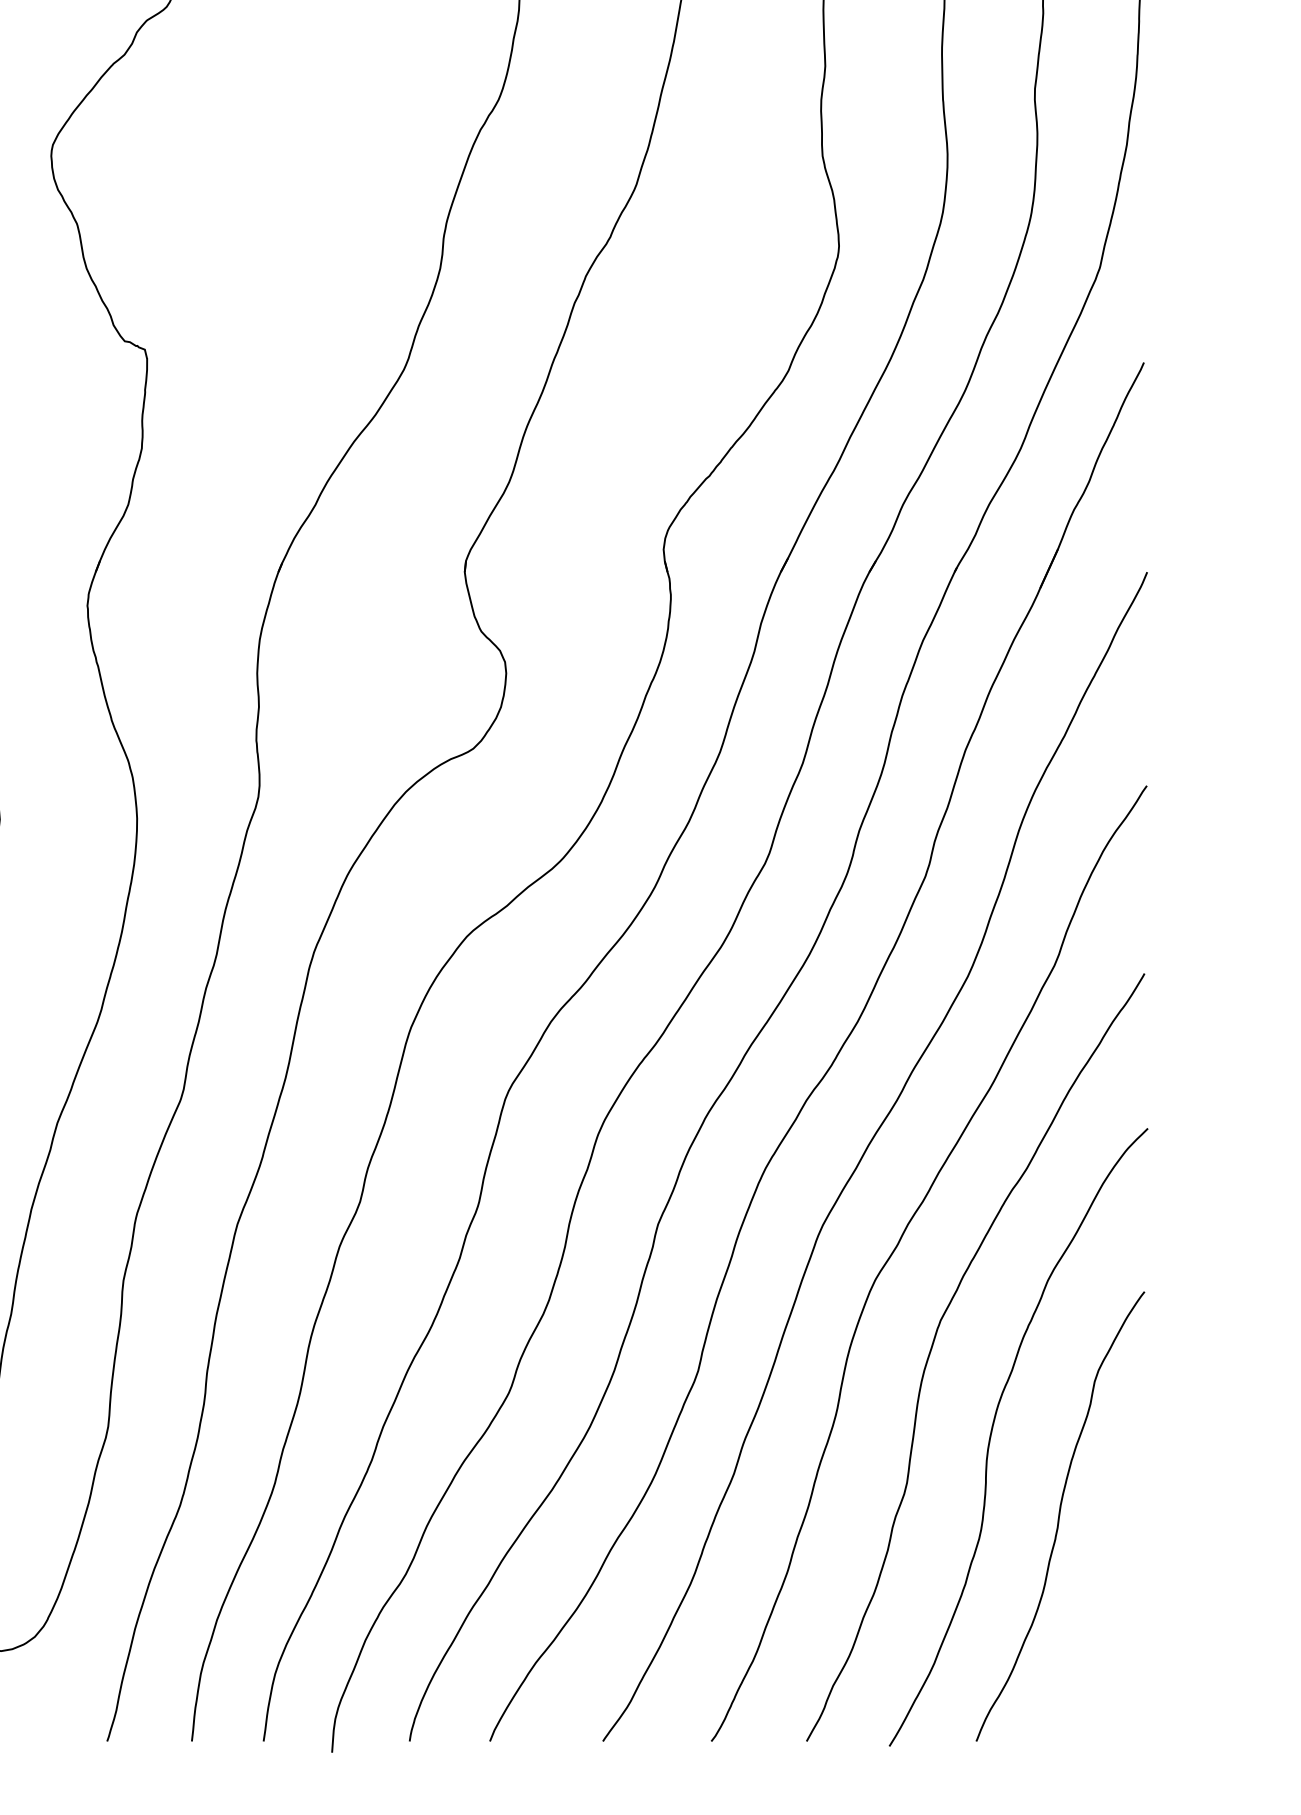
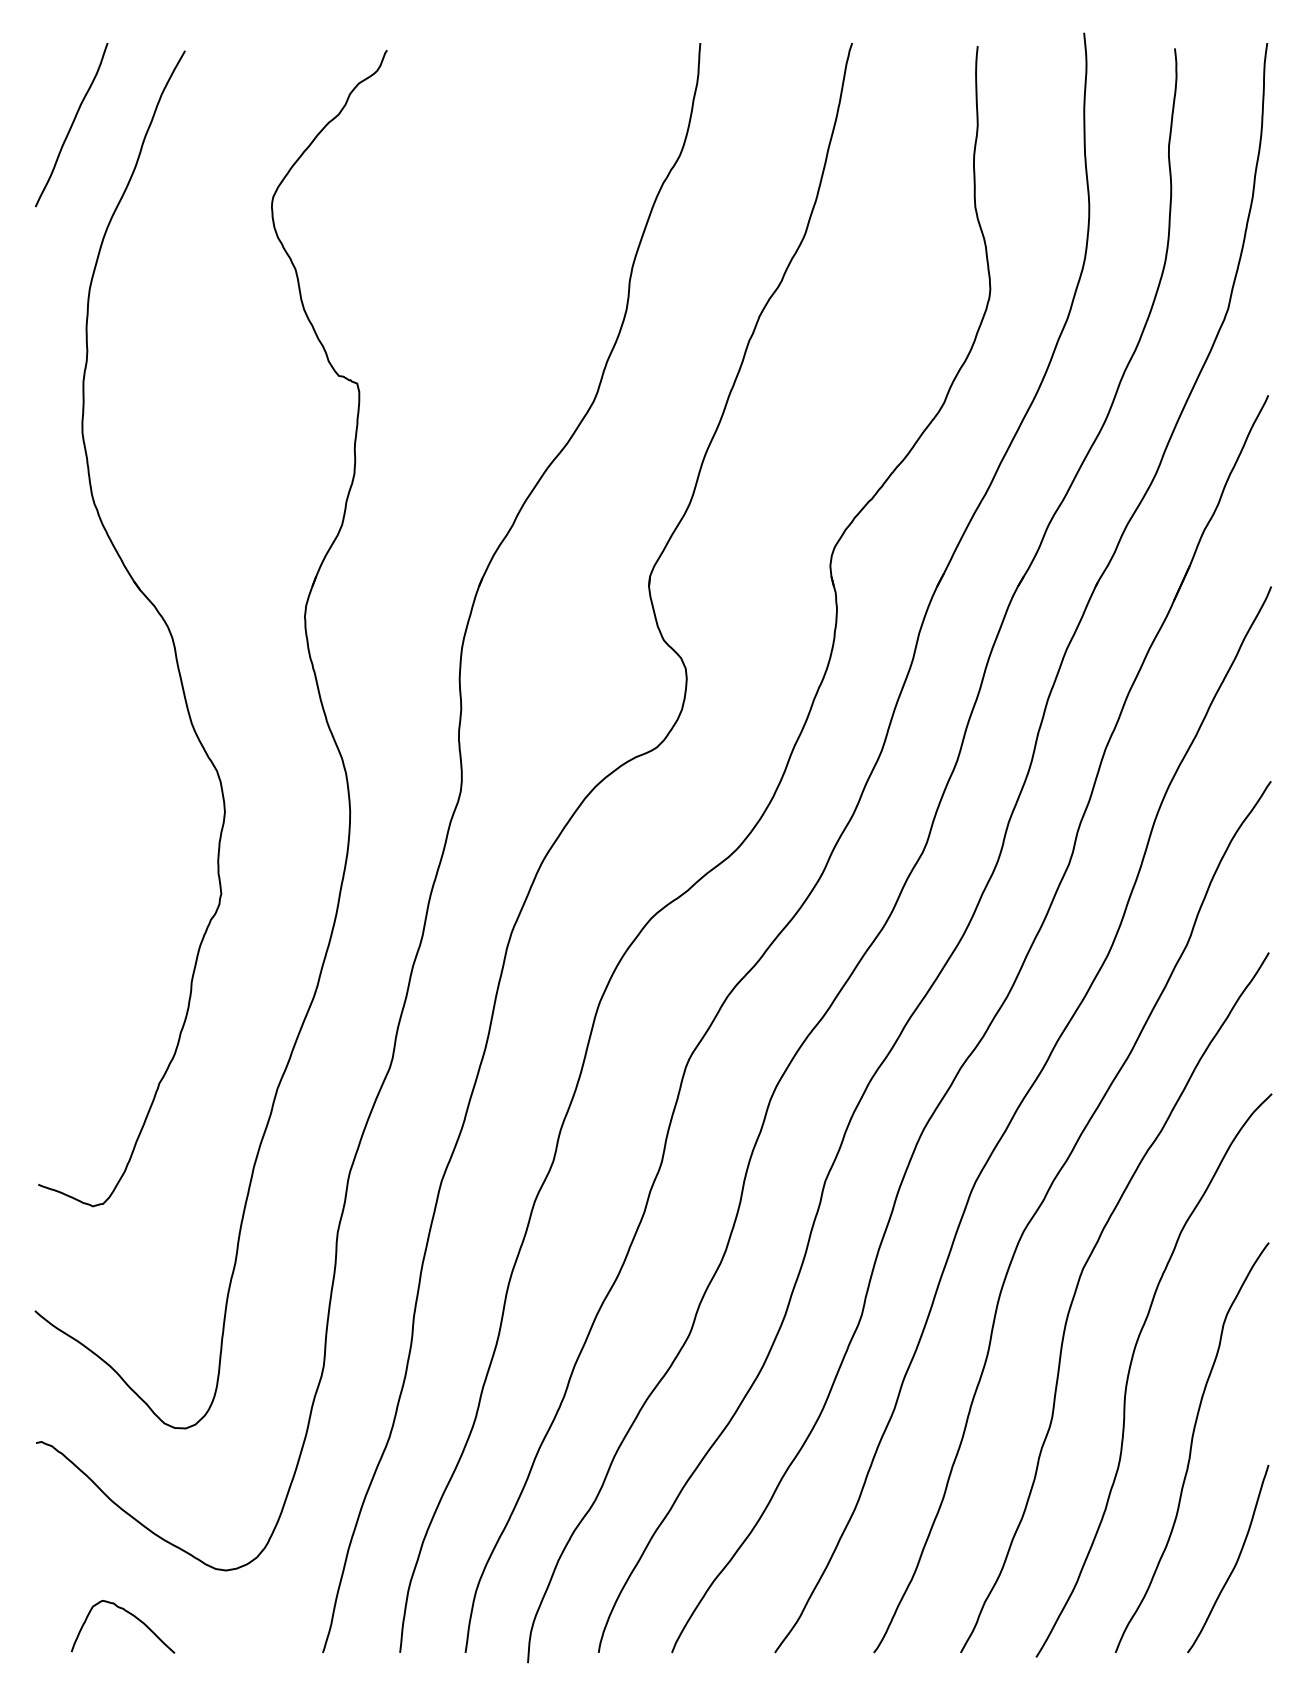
curve: (1107, 1642) -> (1235, 1562), added

